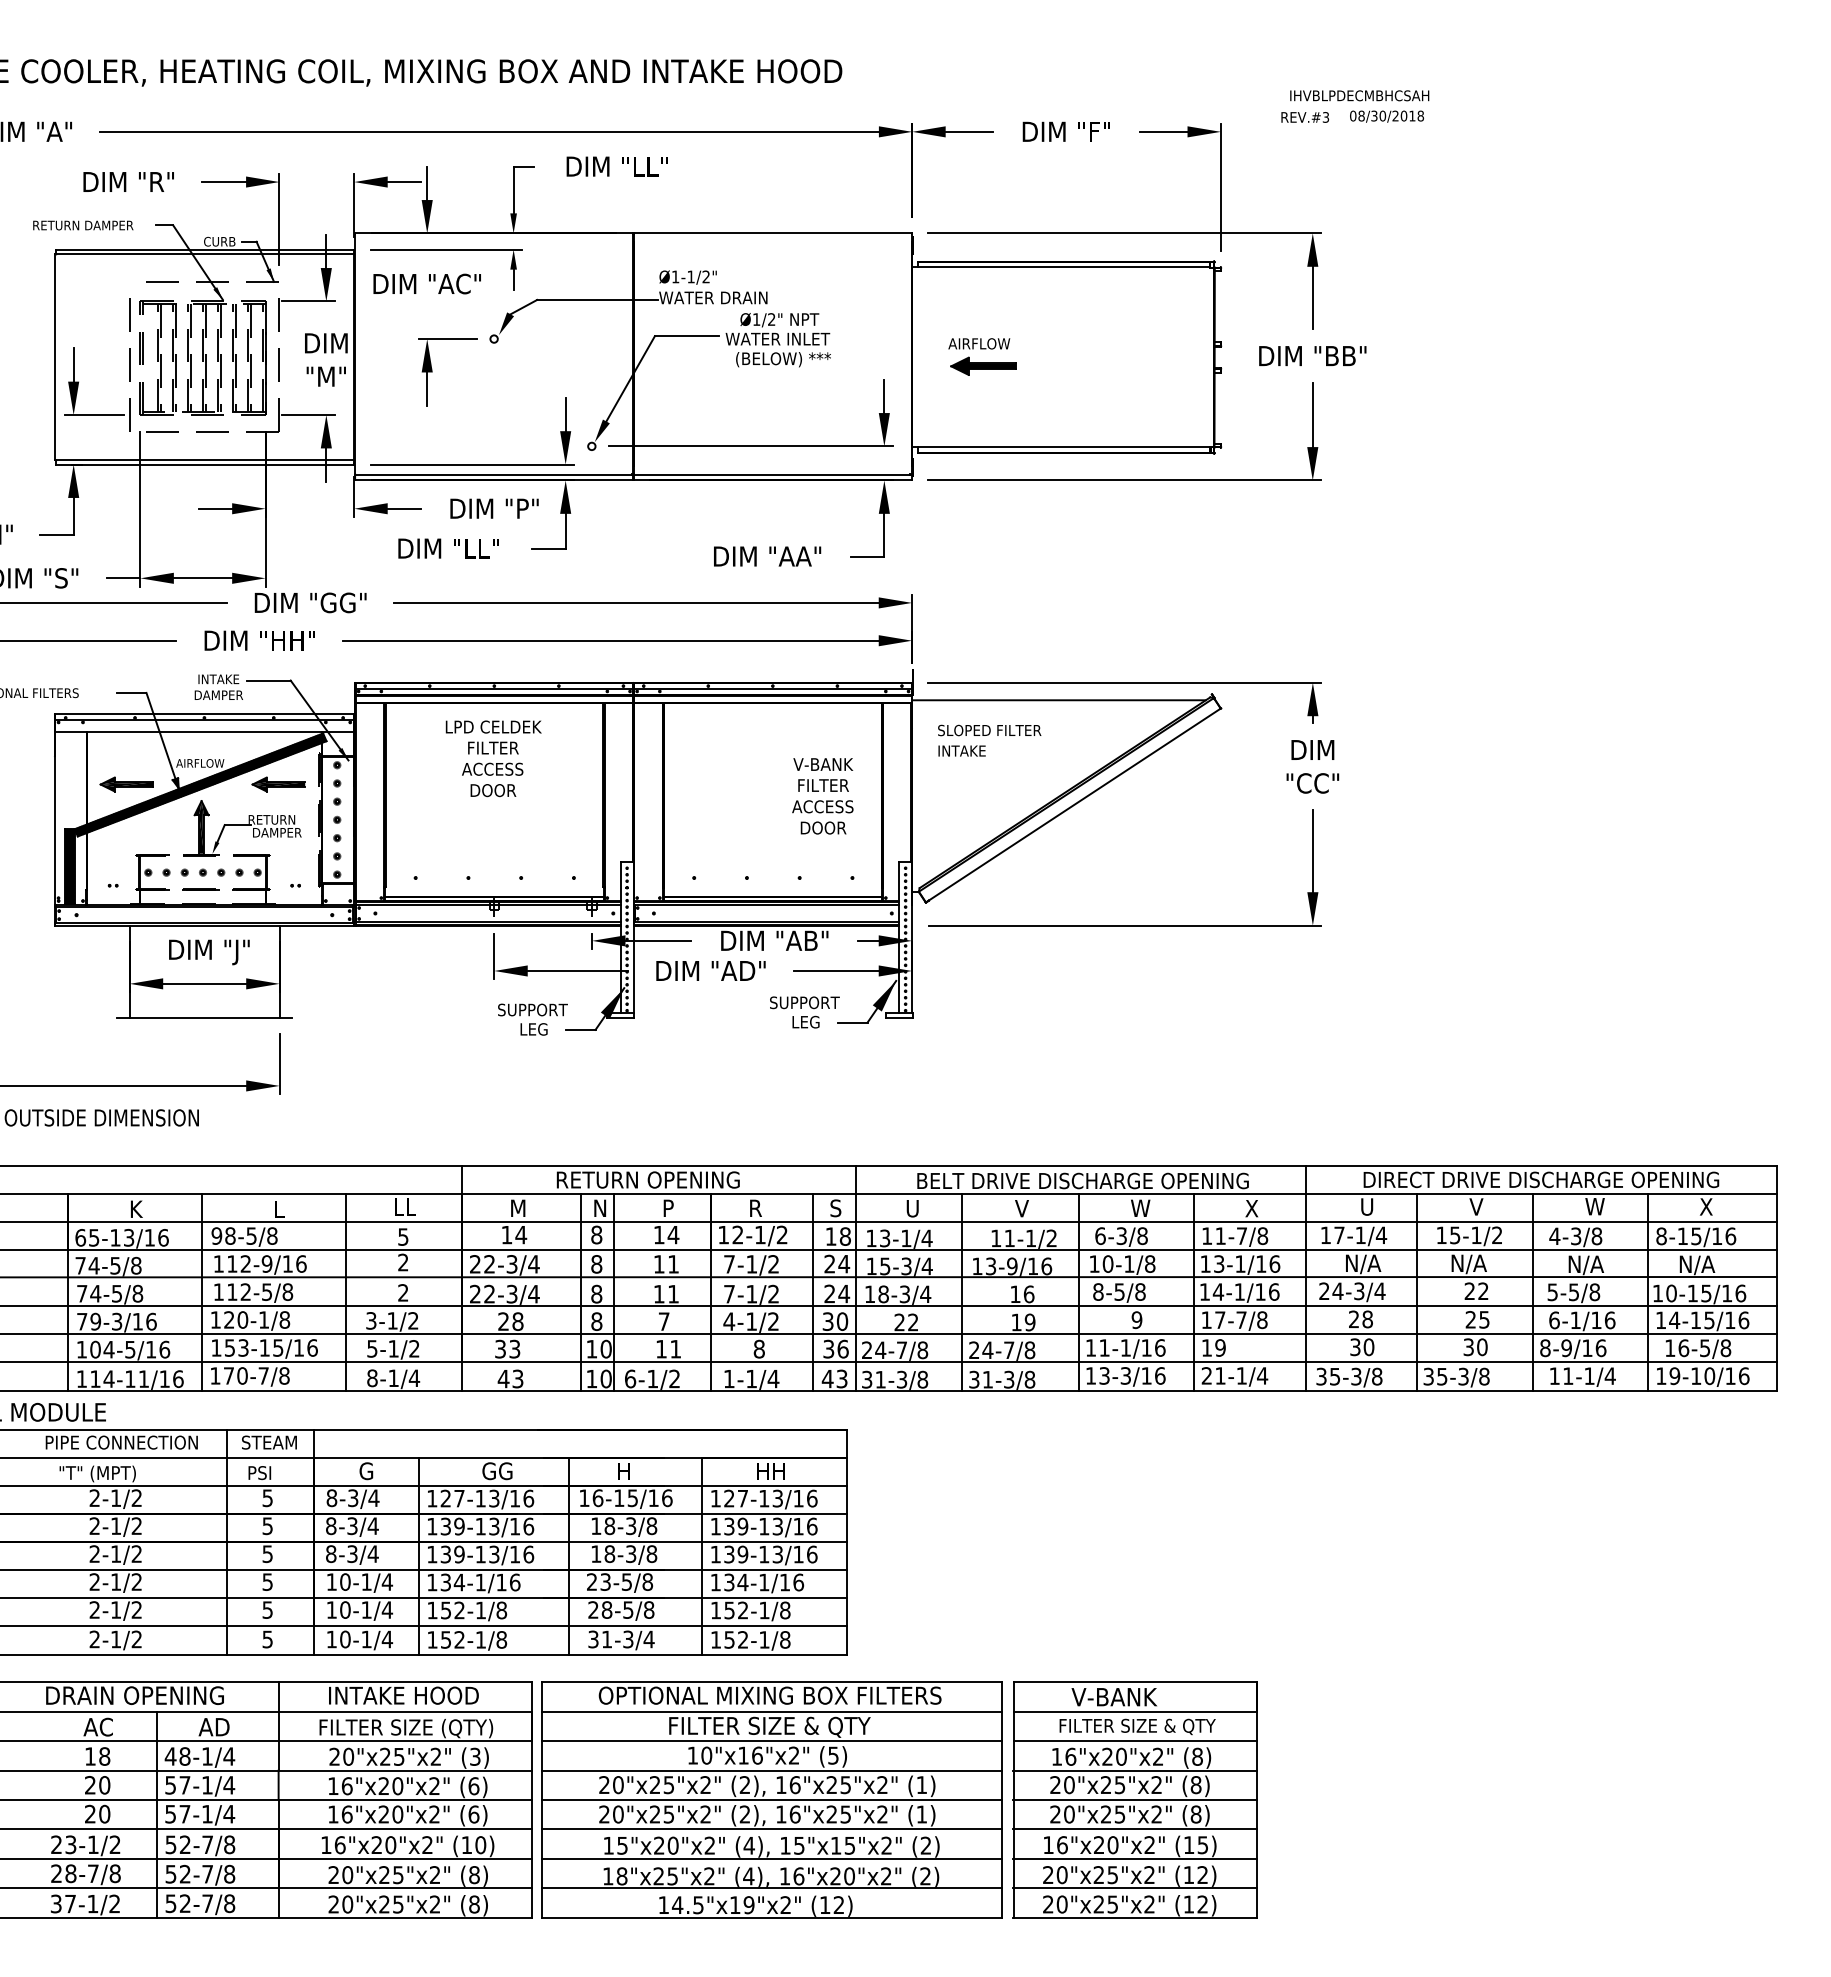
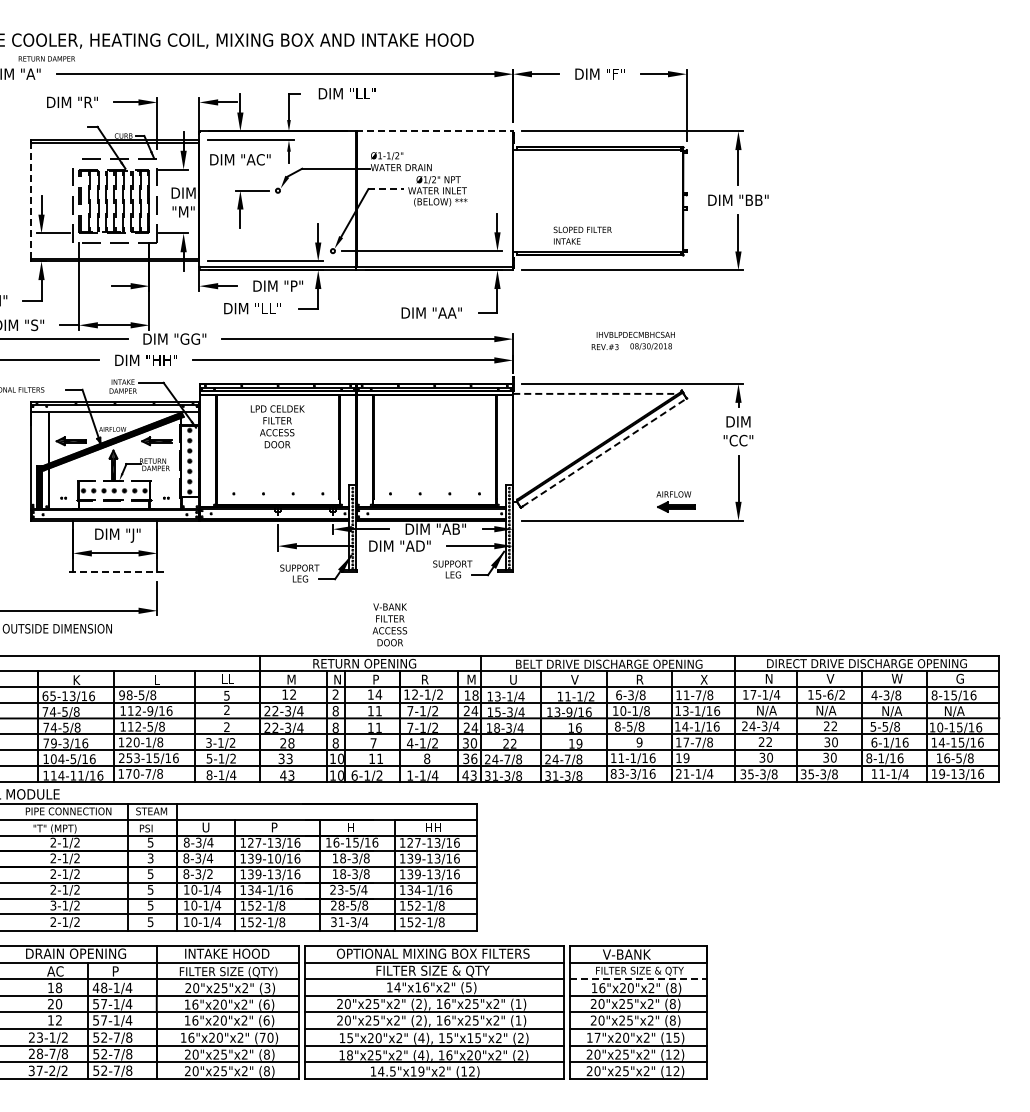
text: (1353, 105) -> (632, 340), moved
text: (82, 224) -> (46, 58), moved
line: (774, 233) -> (435, 131), solid -> dashed
line: (687, 336) -> (386, 189), solid -> dashed
line: (55, 356) -> (31, 200), solid -> dashed
part: (982, 356) -> (675, 501), moved
line: (1058, 699) -> (595, 393), solid -> dashed
text: (989, 740) -> (582, 235), moved
text: (822, 795) -> (389, 624), moved
line: (1074, 804) -> (604, 452), solid -> dashed
line: (203, 1017) -> (114, 572), solid -> dashed
text: (1366, 1206) -> (768, 678), U -> N
text: (1705, 1206) -> (959, 678), X -> G
text: (838, 1208) -> (471, 679), S -> M
text: (1140, 1208) -> (641, 679), W -> R
text: (519, 1234) -> (292, 694), 14 -> 12
text: (596, 1234) -> (335, 694), 8 -> 2
text: (1476, 1234) -> (830, 694), 15-1/2 -> 15-6/2
text: (1368, 1320) -> (769, 742), 28 -> 22
text: (1476, 1320) -> (830, 742), 25 -> 30
text: (215, 1346) -> (121, 757), 153-15/16 -> 253-15/16
text: (1567, 1348) -> (881, 758), 8-9/16 -> 8-1/16
text: (1090, 1375) -> (613, 773), 13-3/16 -> 83-3/16
text: (1709, 1375) -> (961, 773), 19-10/16 -> 19-13/16
text: (365, 1471) -> (205, 827), G -> U
text: (496, 1471) -> (279, 827), GG -> P
text: (267, 1524) -> (150, 857), 5 -> 3
text: (495, 1526) -> (278, 858), 139-13/16 -> 139-10/16
text: (372, 1553) -> (209, 873), 8-3/4 -> 8-3/2
text: (647, 1581) -> (364, 889), 23-5/8 -> 23-5/4
text: (94, 1609) -> (53, 905), 2-1/2 -> 3-1/2
text: (214, 1727) -> (120, 971), AD -> P
line: (1135, 1741) -> (638, 979), solid -> dashed
text: (706, 1755) -> (397, 987), 10"x16"x2" -> 14"x16"x2"
text: (98, 1814) -> (55, 1020), 20 -> 12
text: (466, 1844) -> (262, 1037), (10) -> (70)
text: (1062, 1844) -> (597, 1037), 16"x20"x2" -> 17"x20"x2"
text: (93, 1903) -> (52, 1070), 37-1/2 -> 37-2/2

